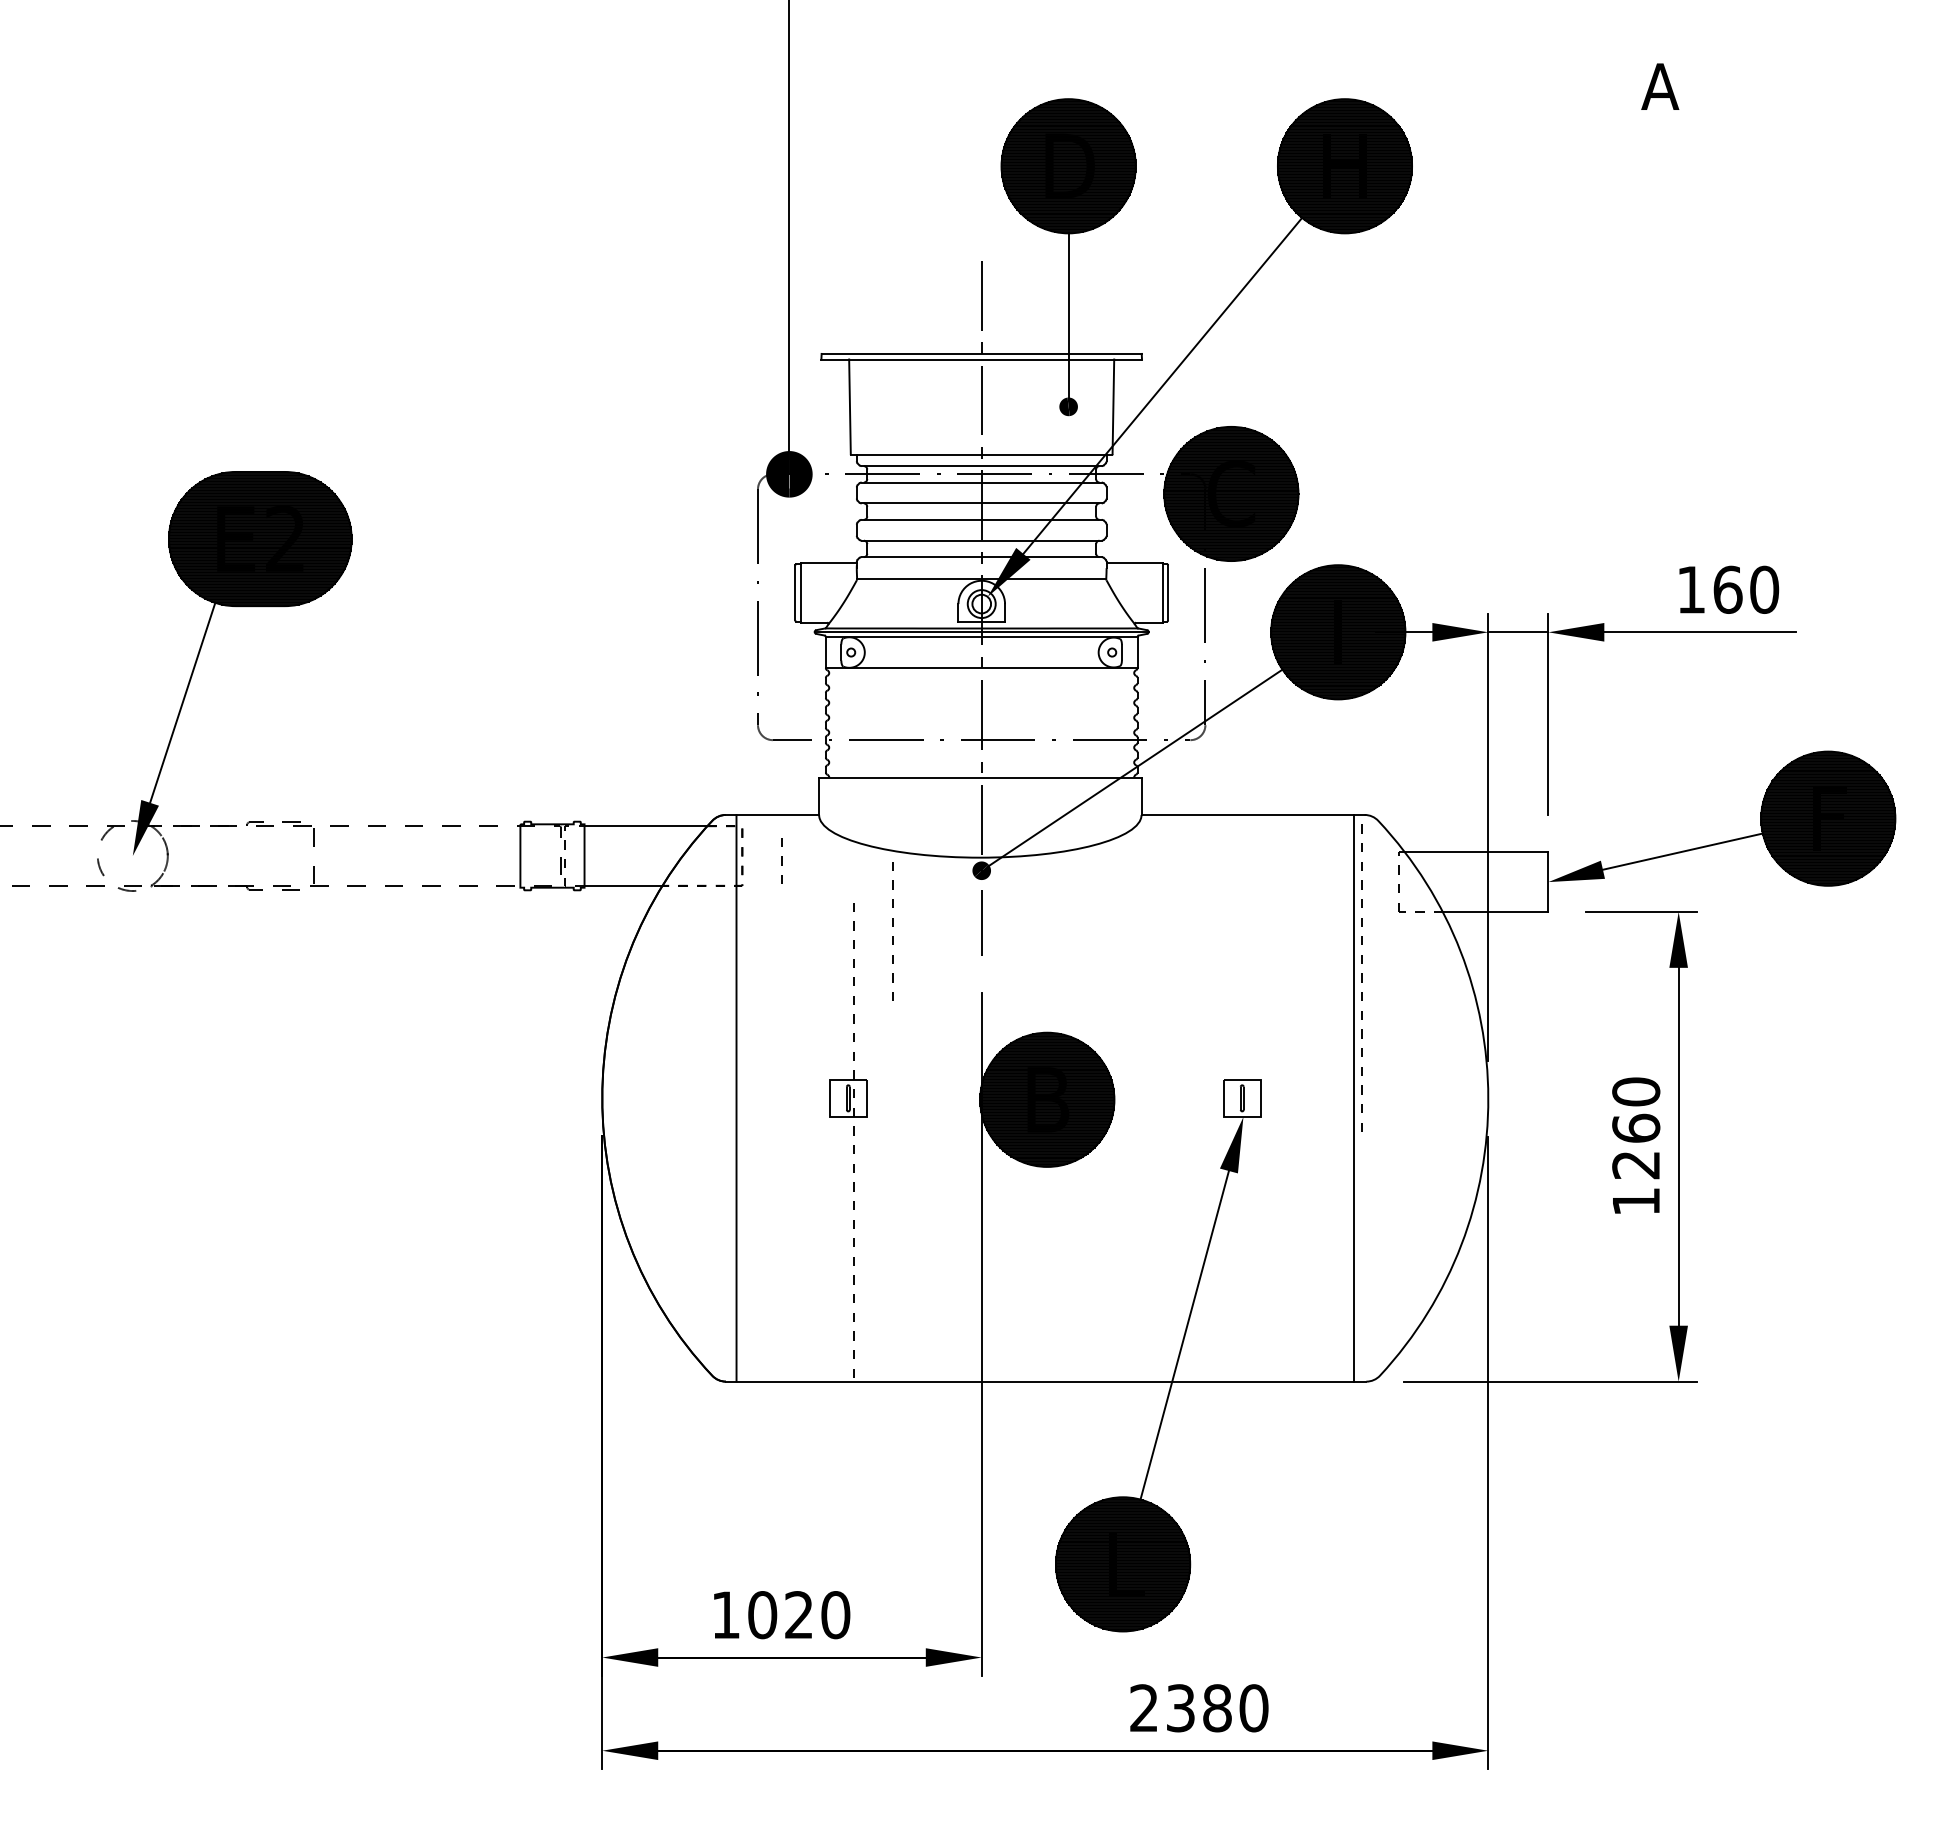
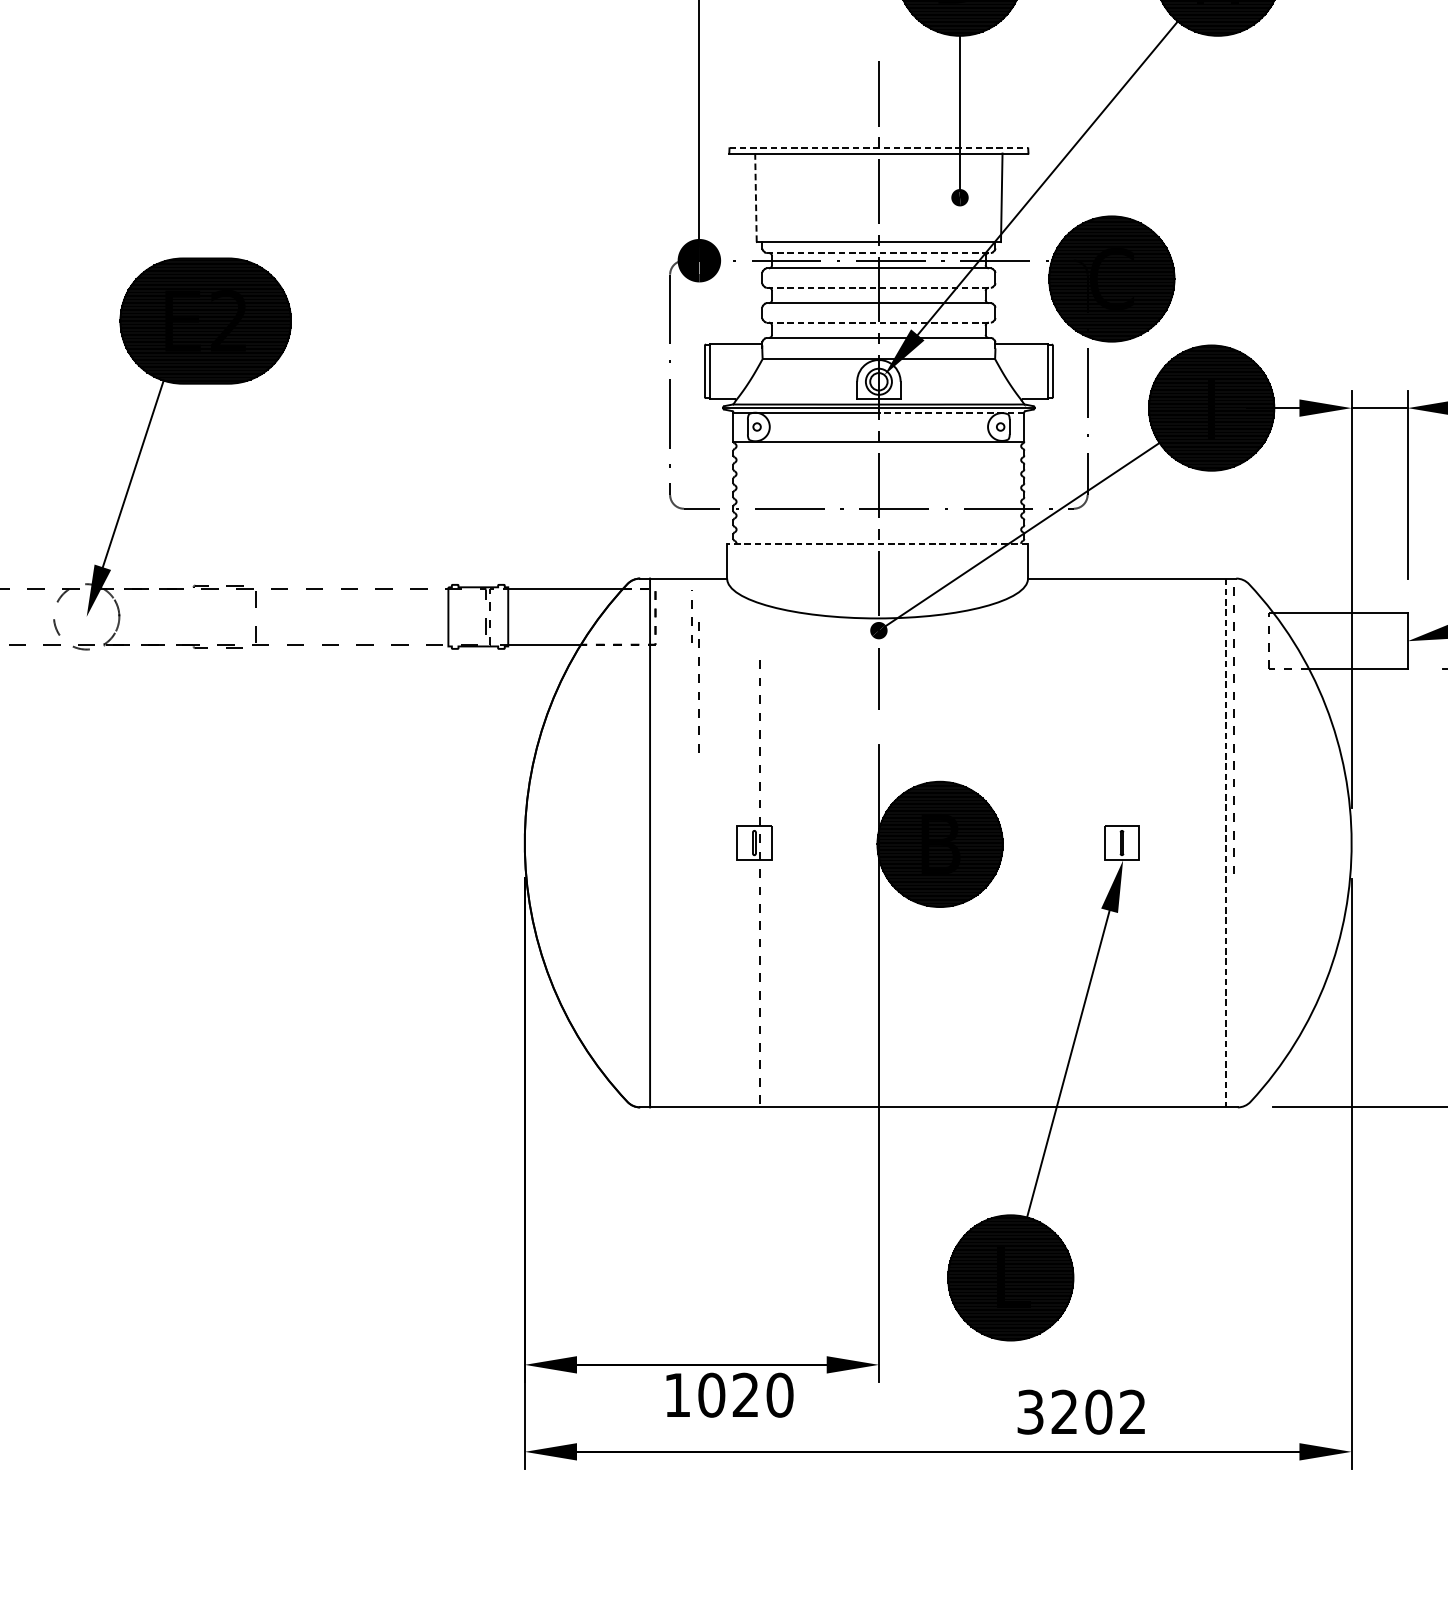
line: (982, 353) -> (879, 147), solid -> dashed
line: (849, 406) -> (755, 197), solid -> dashed
line: (982, 466) -> (879, 253), solid -> dashed
line: (982, 503) -> (879, 287), solid -> dashed
line: (982, 540) -> (879, 322), solid -> dashed
line: (1059, 637) -> (951, 412), solid -> dashed
line: (979, 777) -> (876, 543), solid -> dashed
line: (892, 926) -> (698, 682), moved
line: (1354, 1098) -> (1226, 843), solid -> dashed
text: (782, 1615) -> (730, 1395), moved
text: (1199, 1708) -> (1082, 1412), 2380 -> 3202

